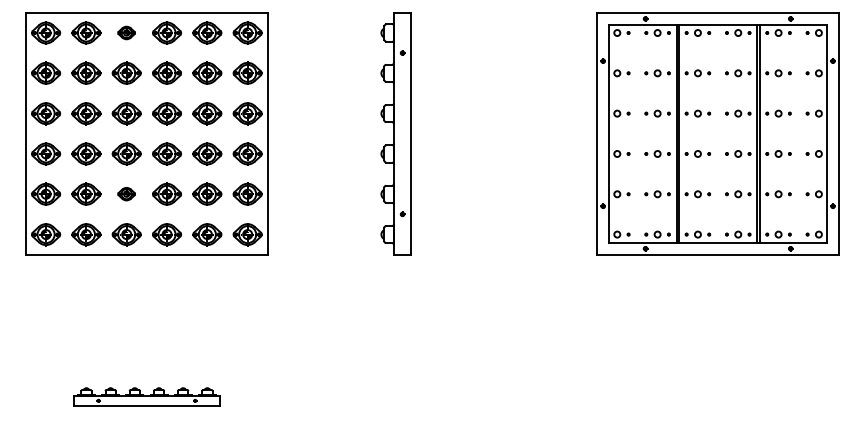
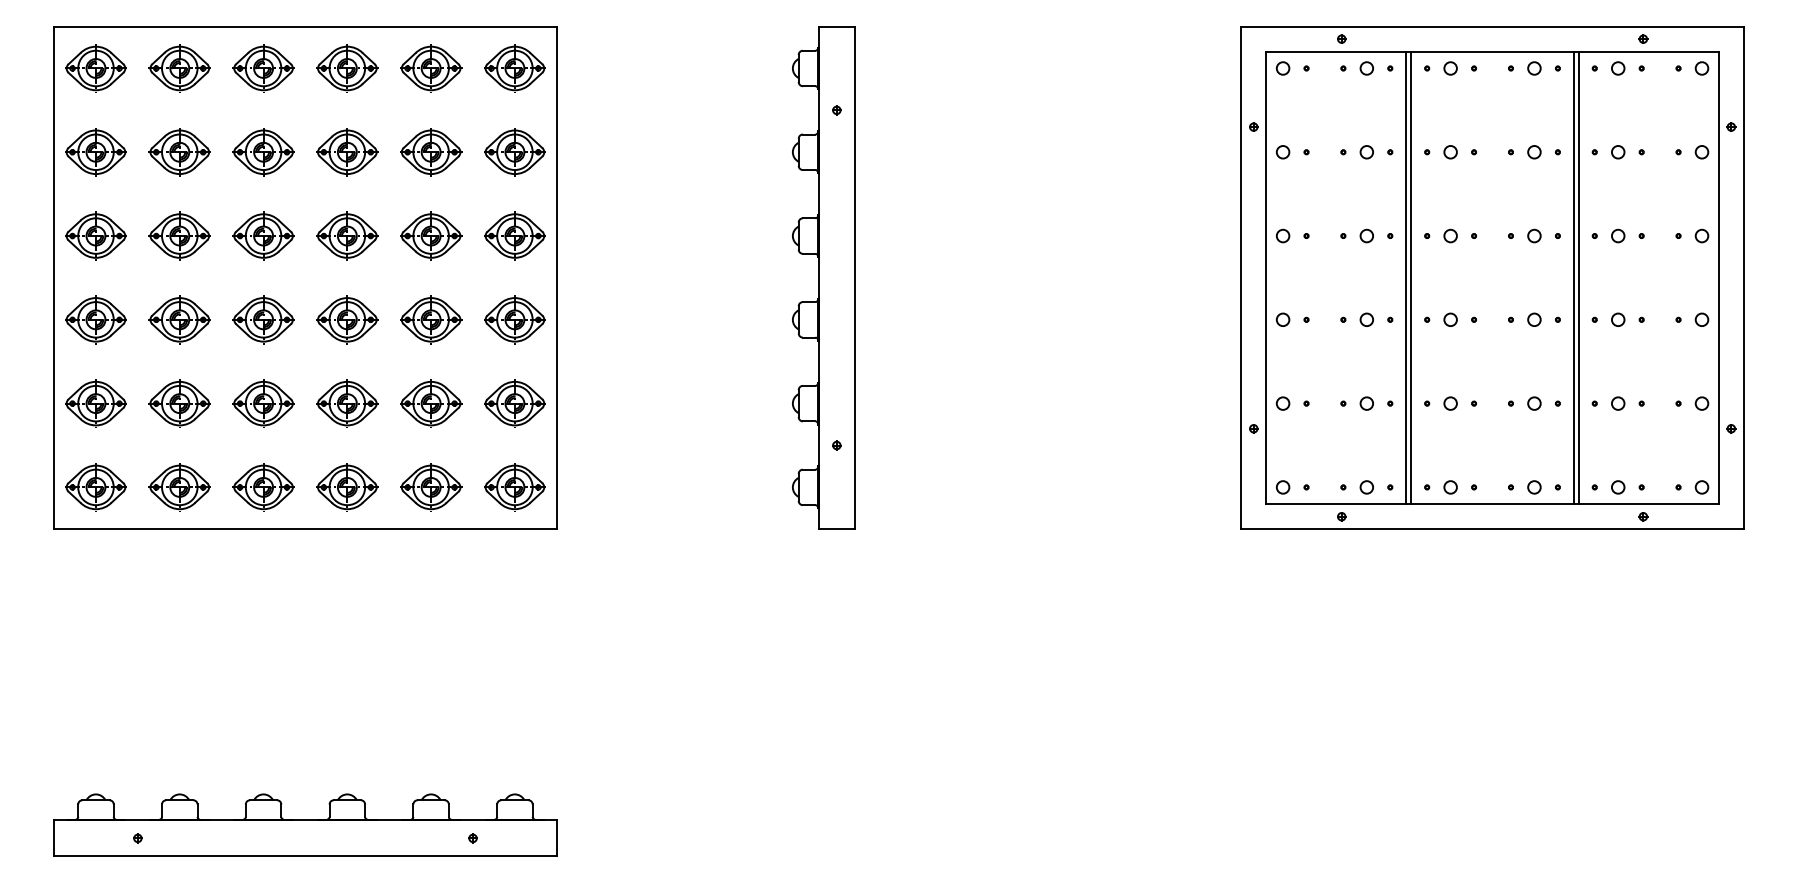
part: (126, 32) -> (263, 67), size x1.67
part: (126, 193) -> (263, 402), size x1.67
part: (146, 396) -> (304, 823), size x1.67

